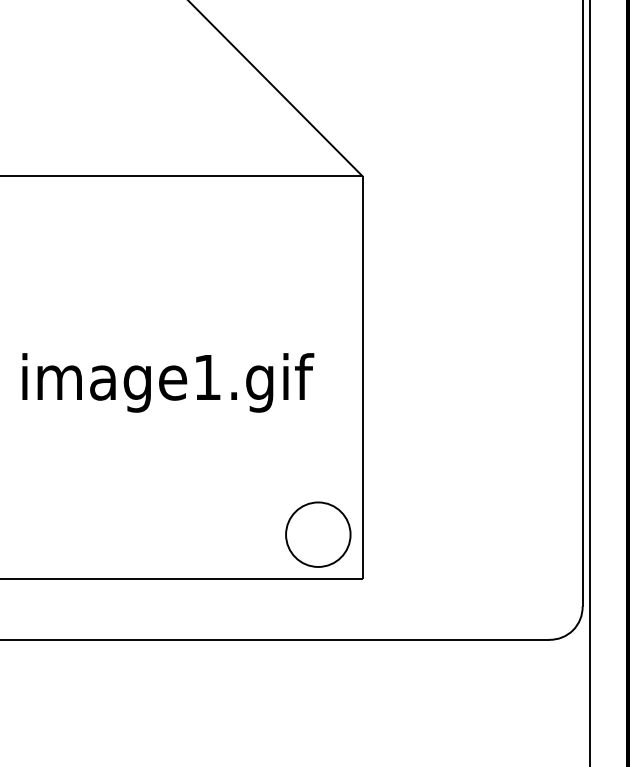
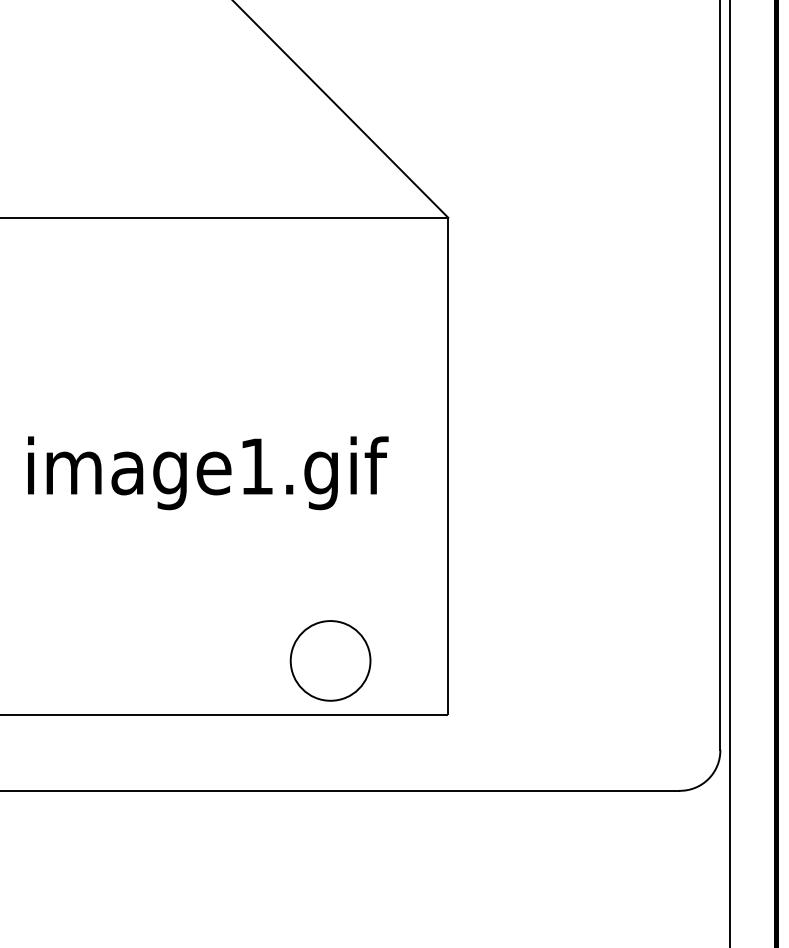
circle: (318, 534) -> (330, 660), moved

